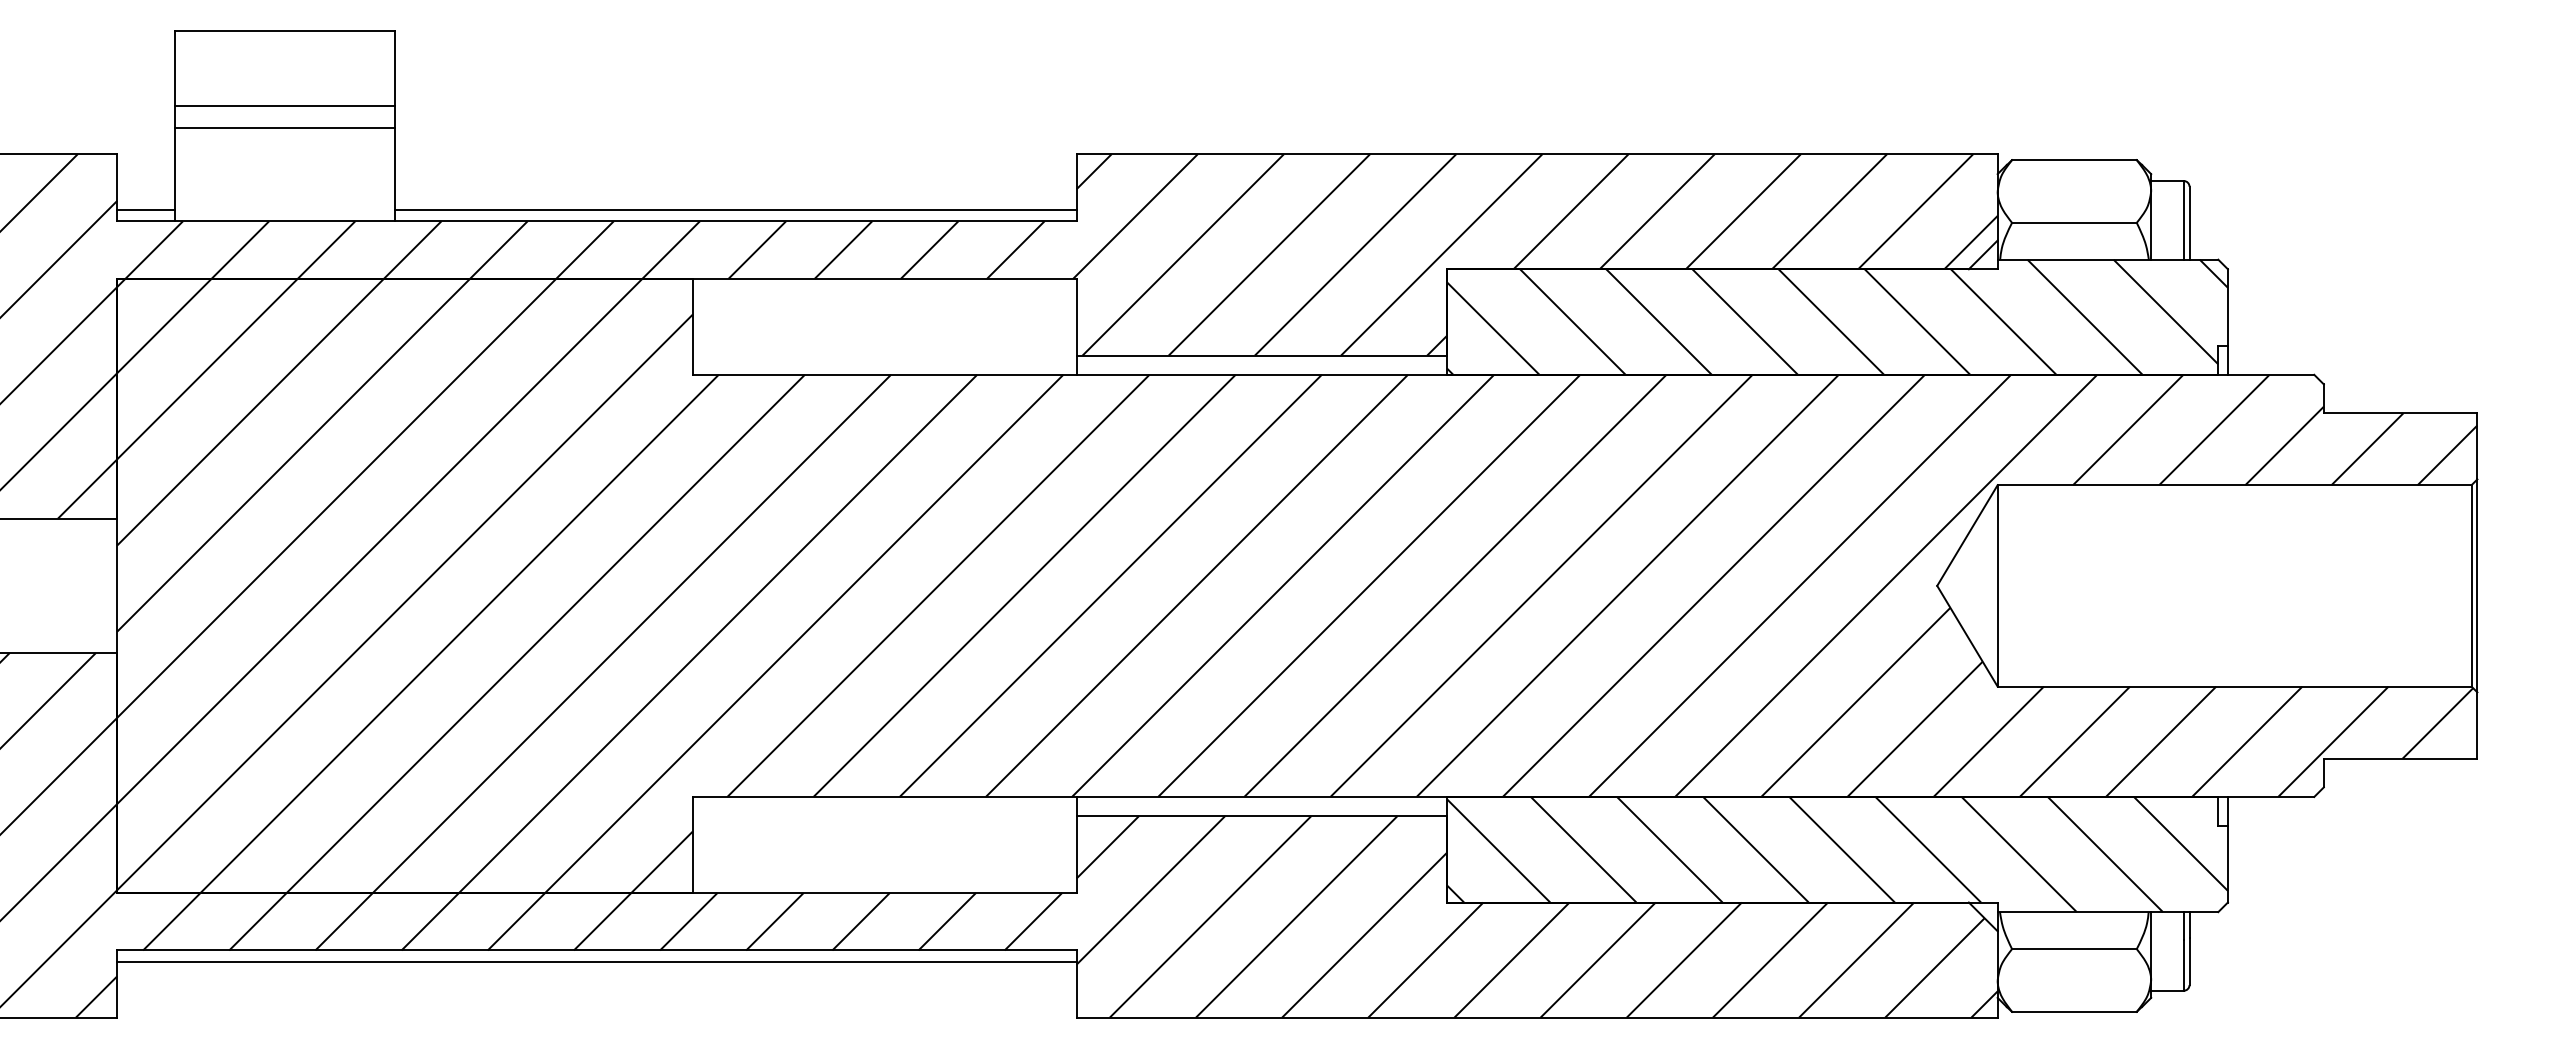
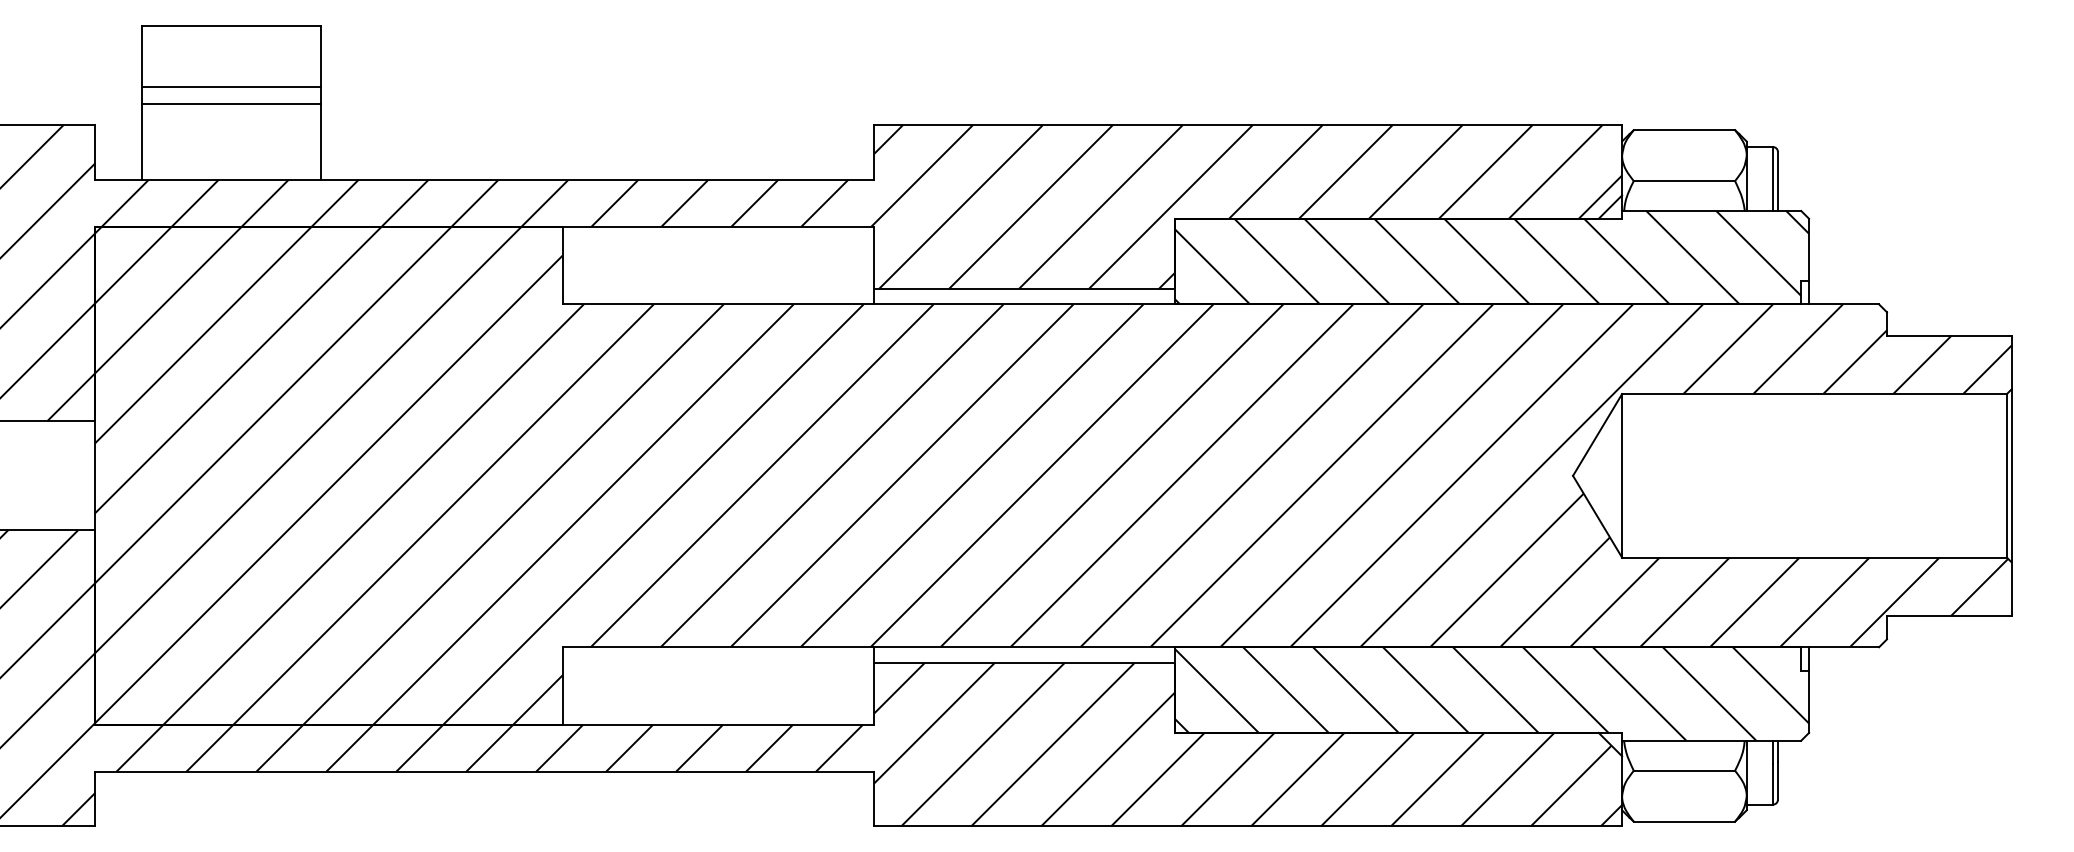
line: (145, 209) -> (118, 170), removed
line: (735, 209) -> (597, 170), removed
line: (596, 961) -> (484, 780), removed

